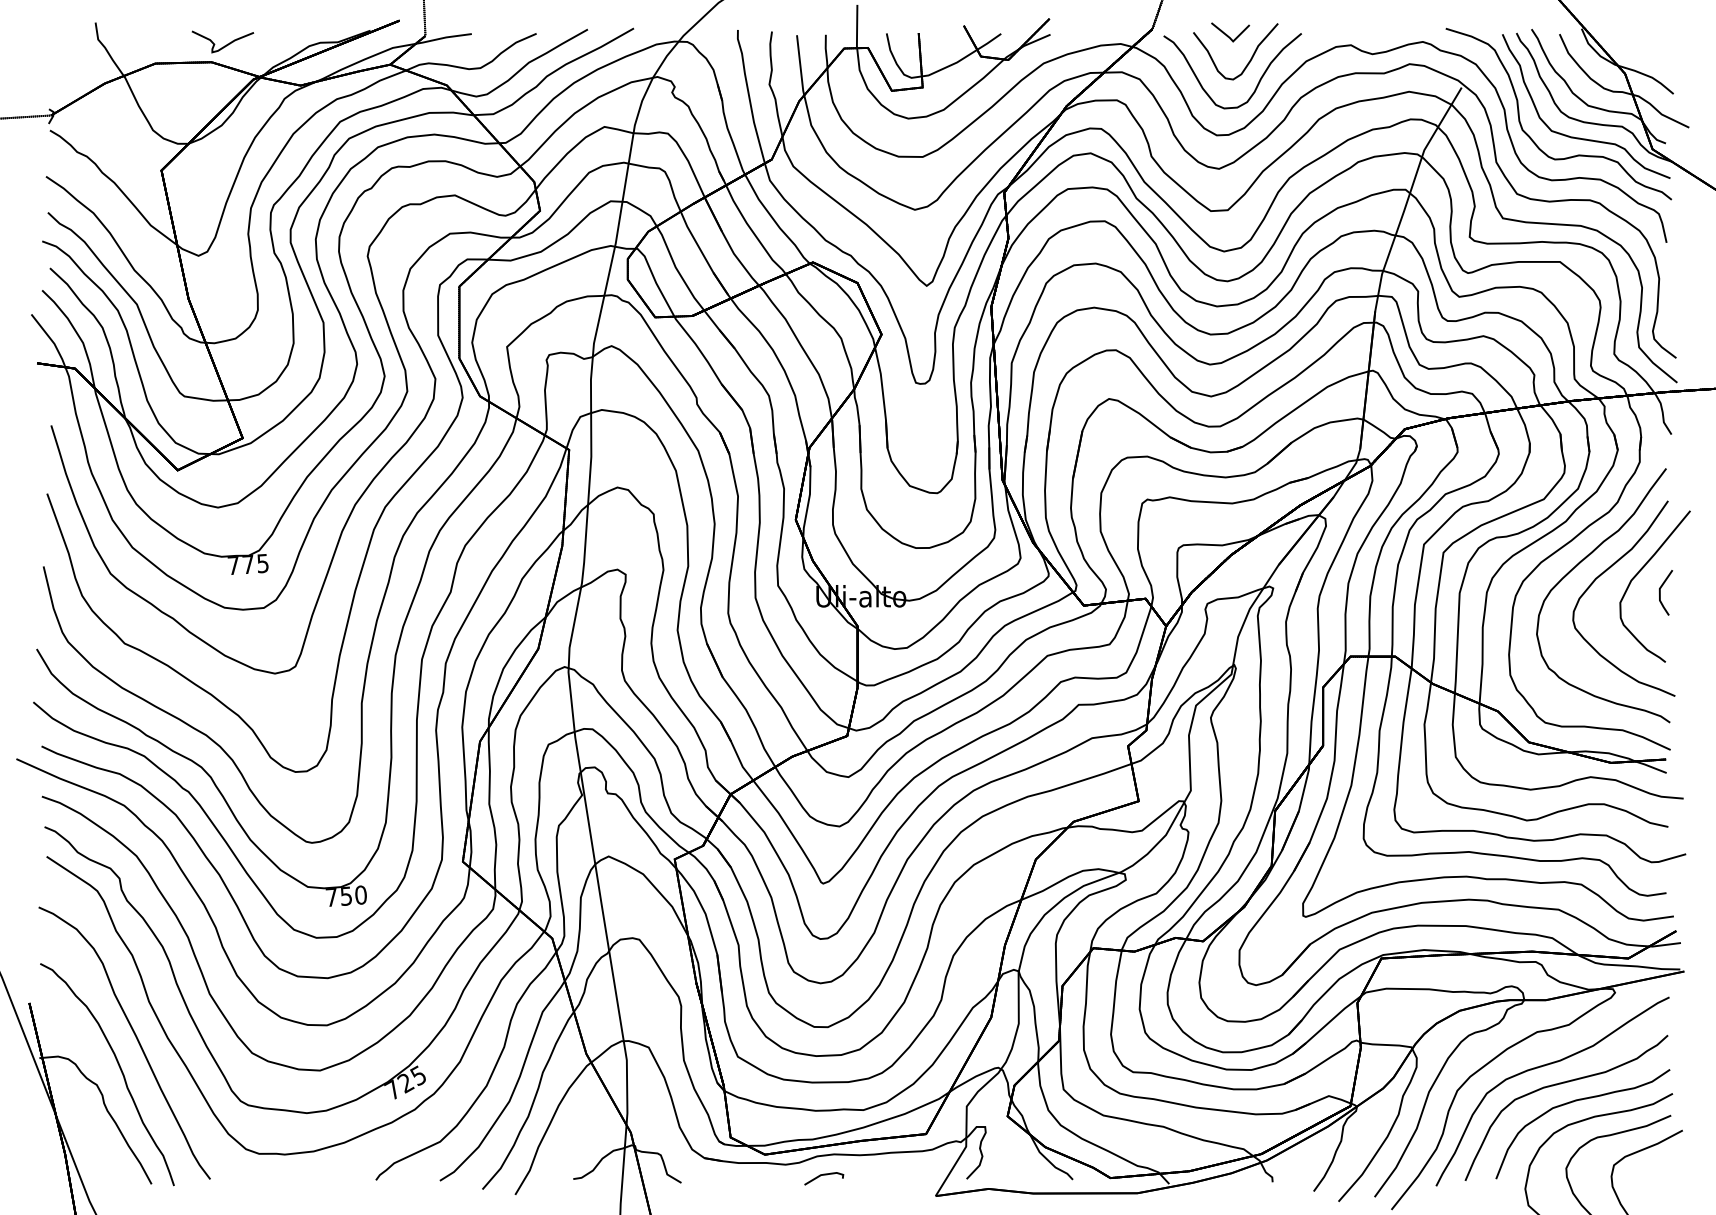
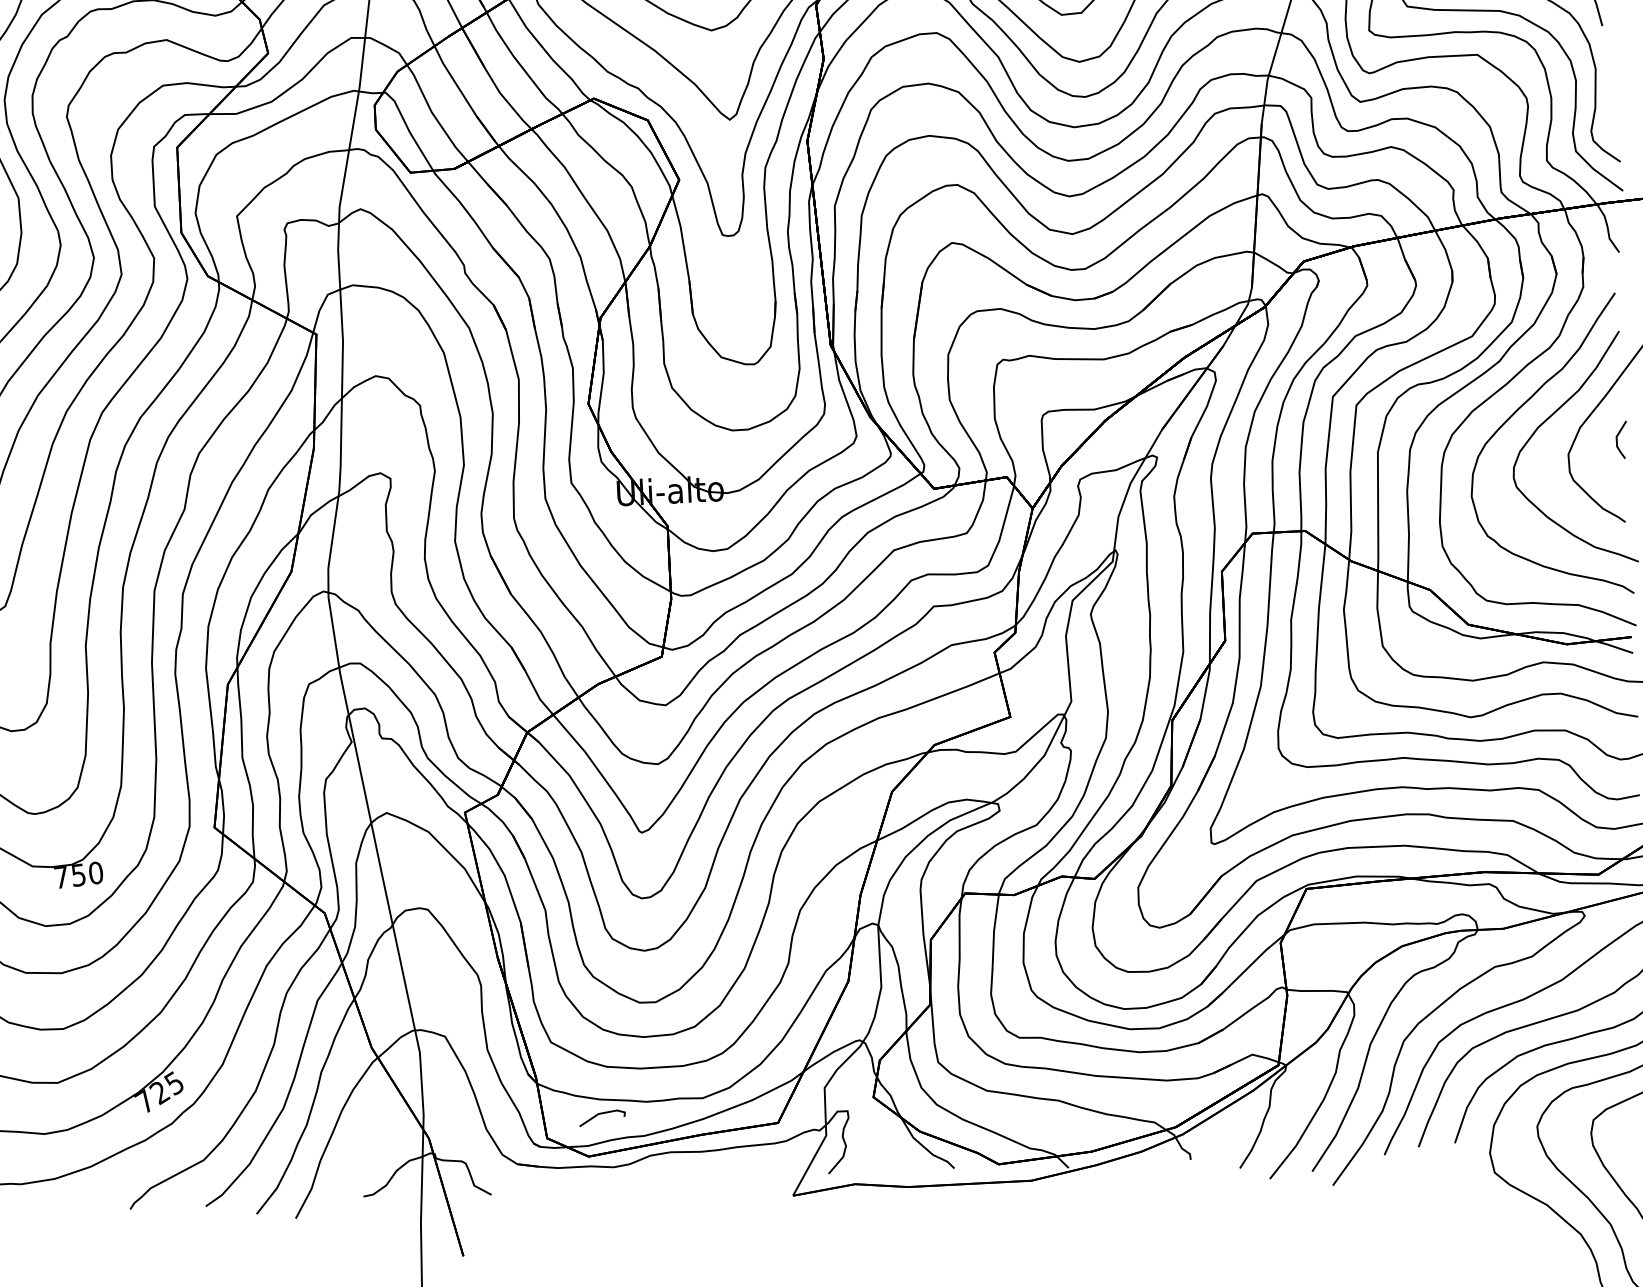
part: (1665, 592) -> (1621, 439), size x0.7
line: (824, 1175) -> (602, 1114), moved

